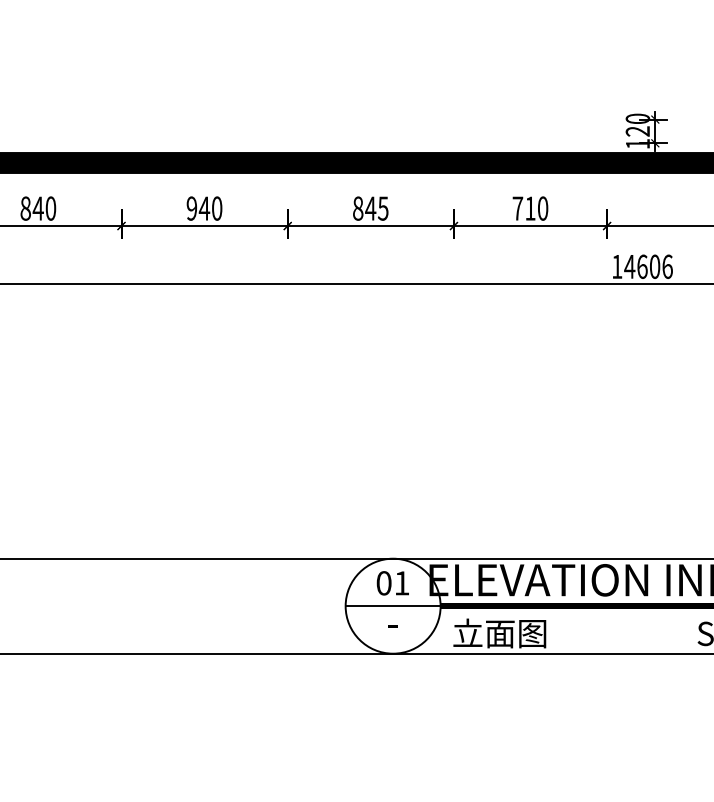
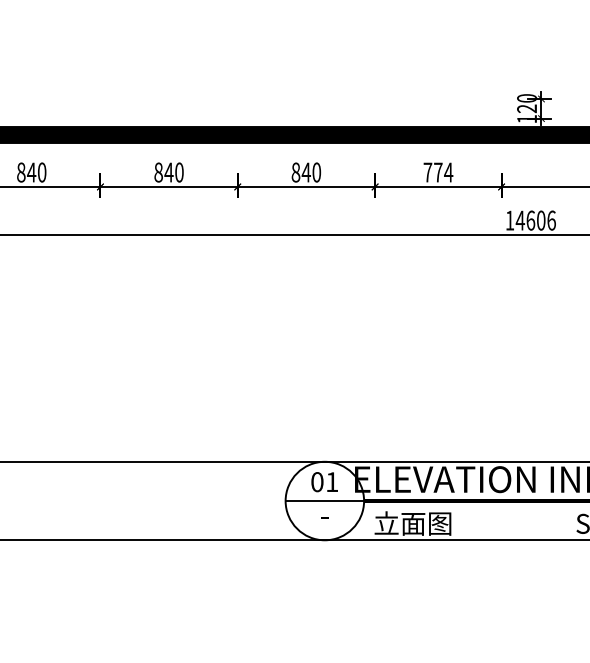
text: (191, 208) -> (158, 172), 940 -> 840
text: (383, 208) -> (316, 172), 845 -> 840
text: (536, 208) -> (443, 172), 710 -> 774

